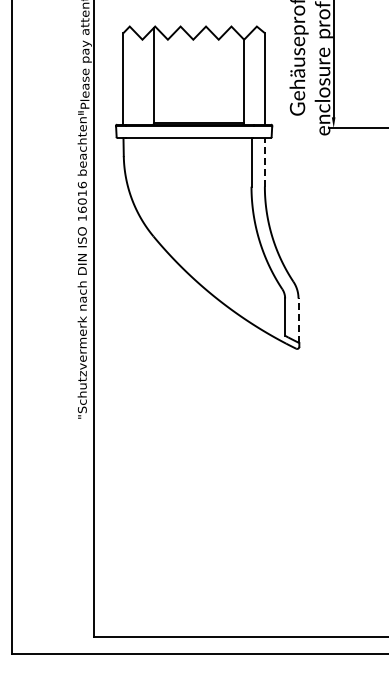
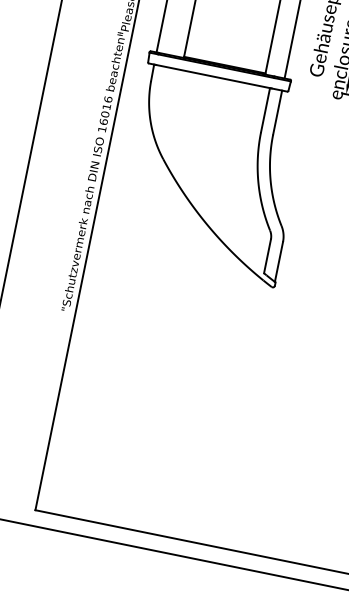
line: (264, 161) -> (277, 111), dashed -> solid
line: (298, 320) -> (278, 261), dashed -> solid

